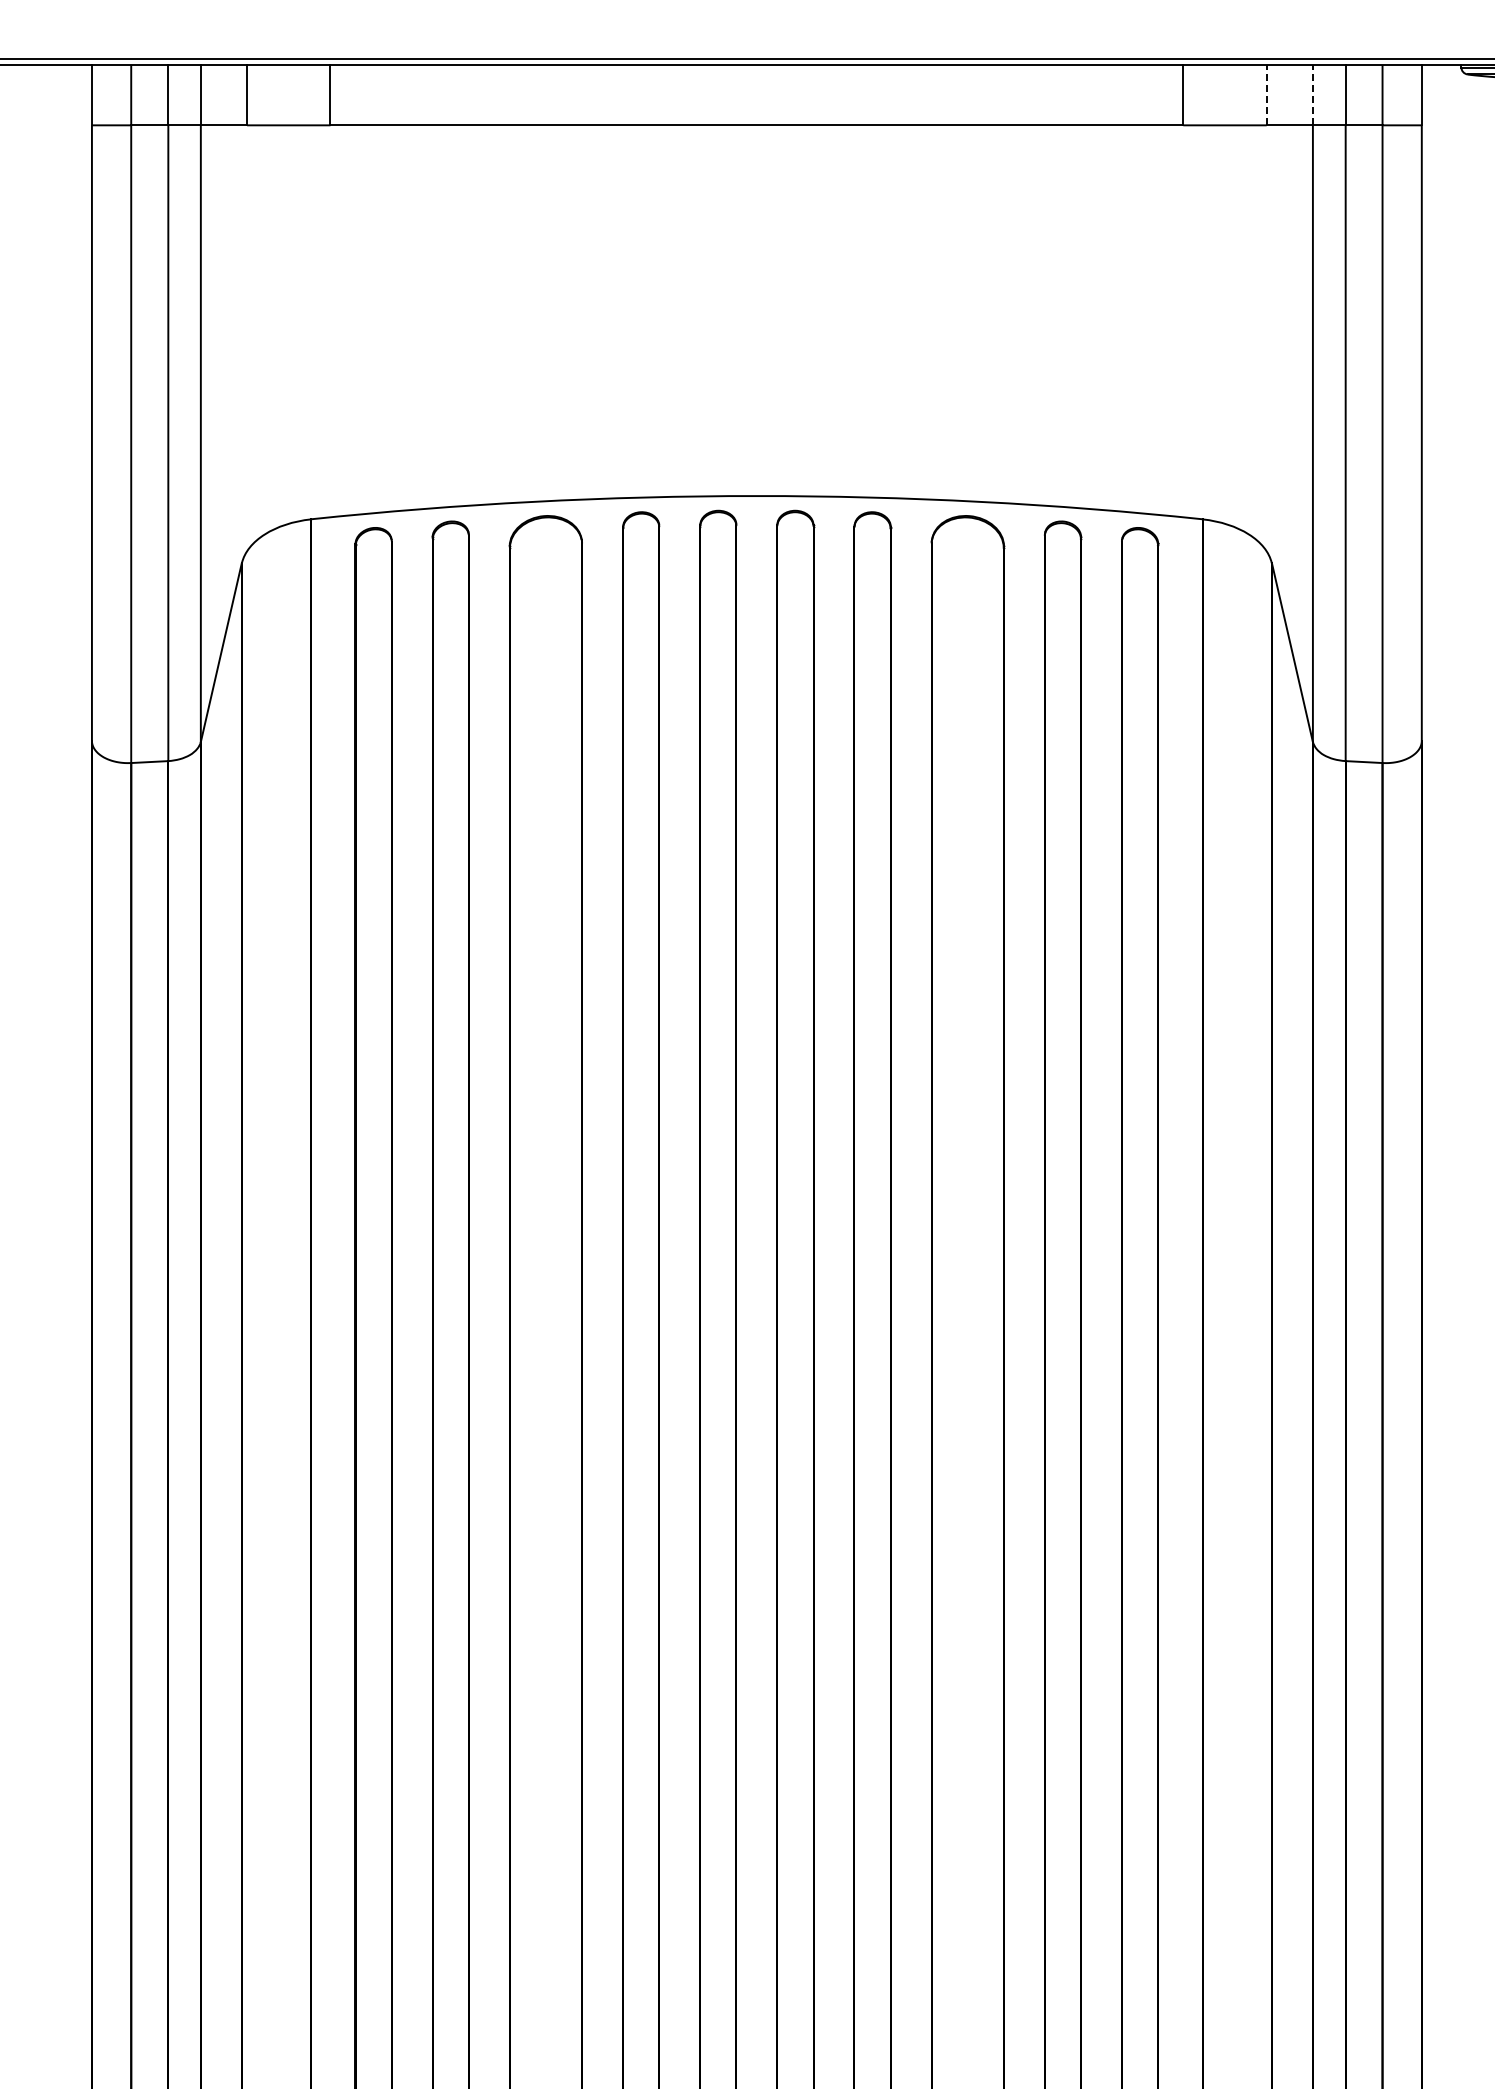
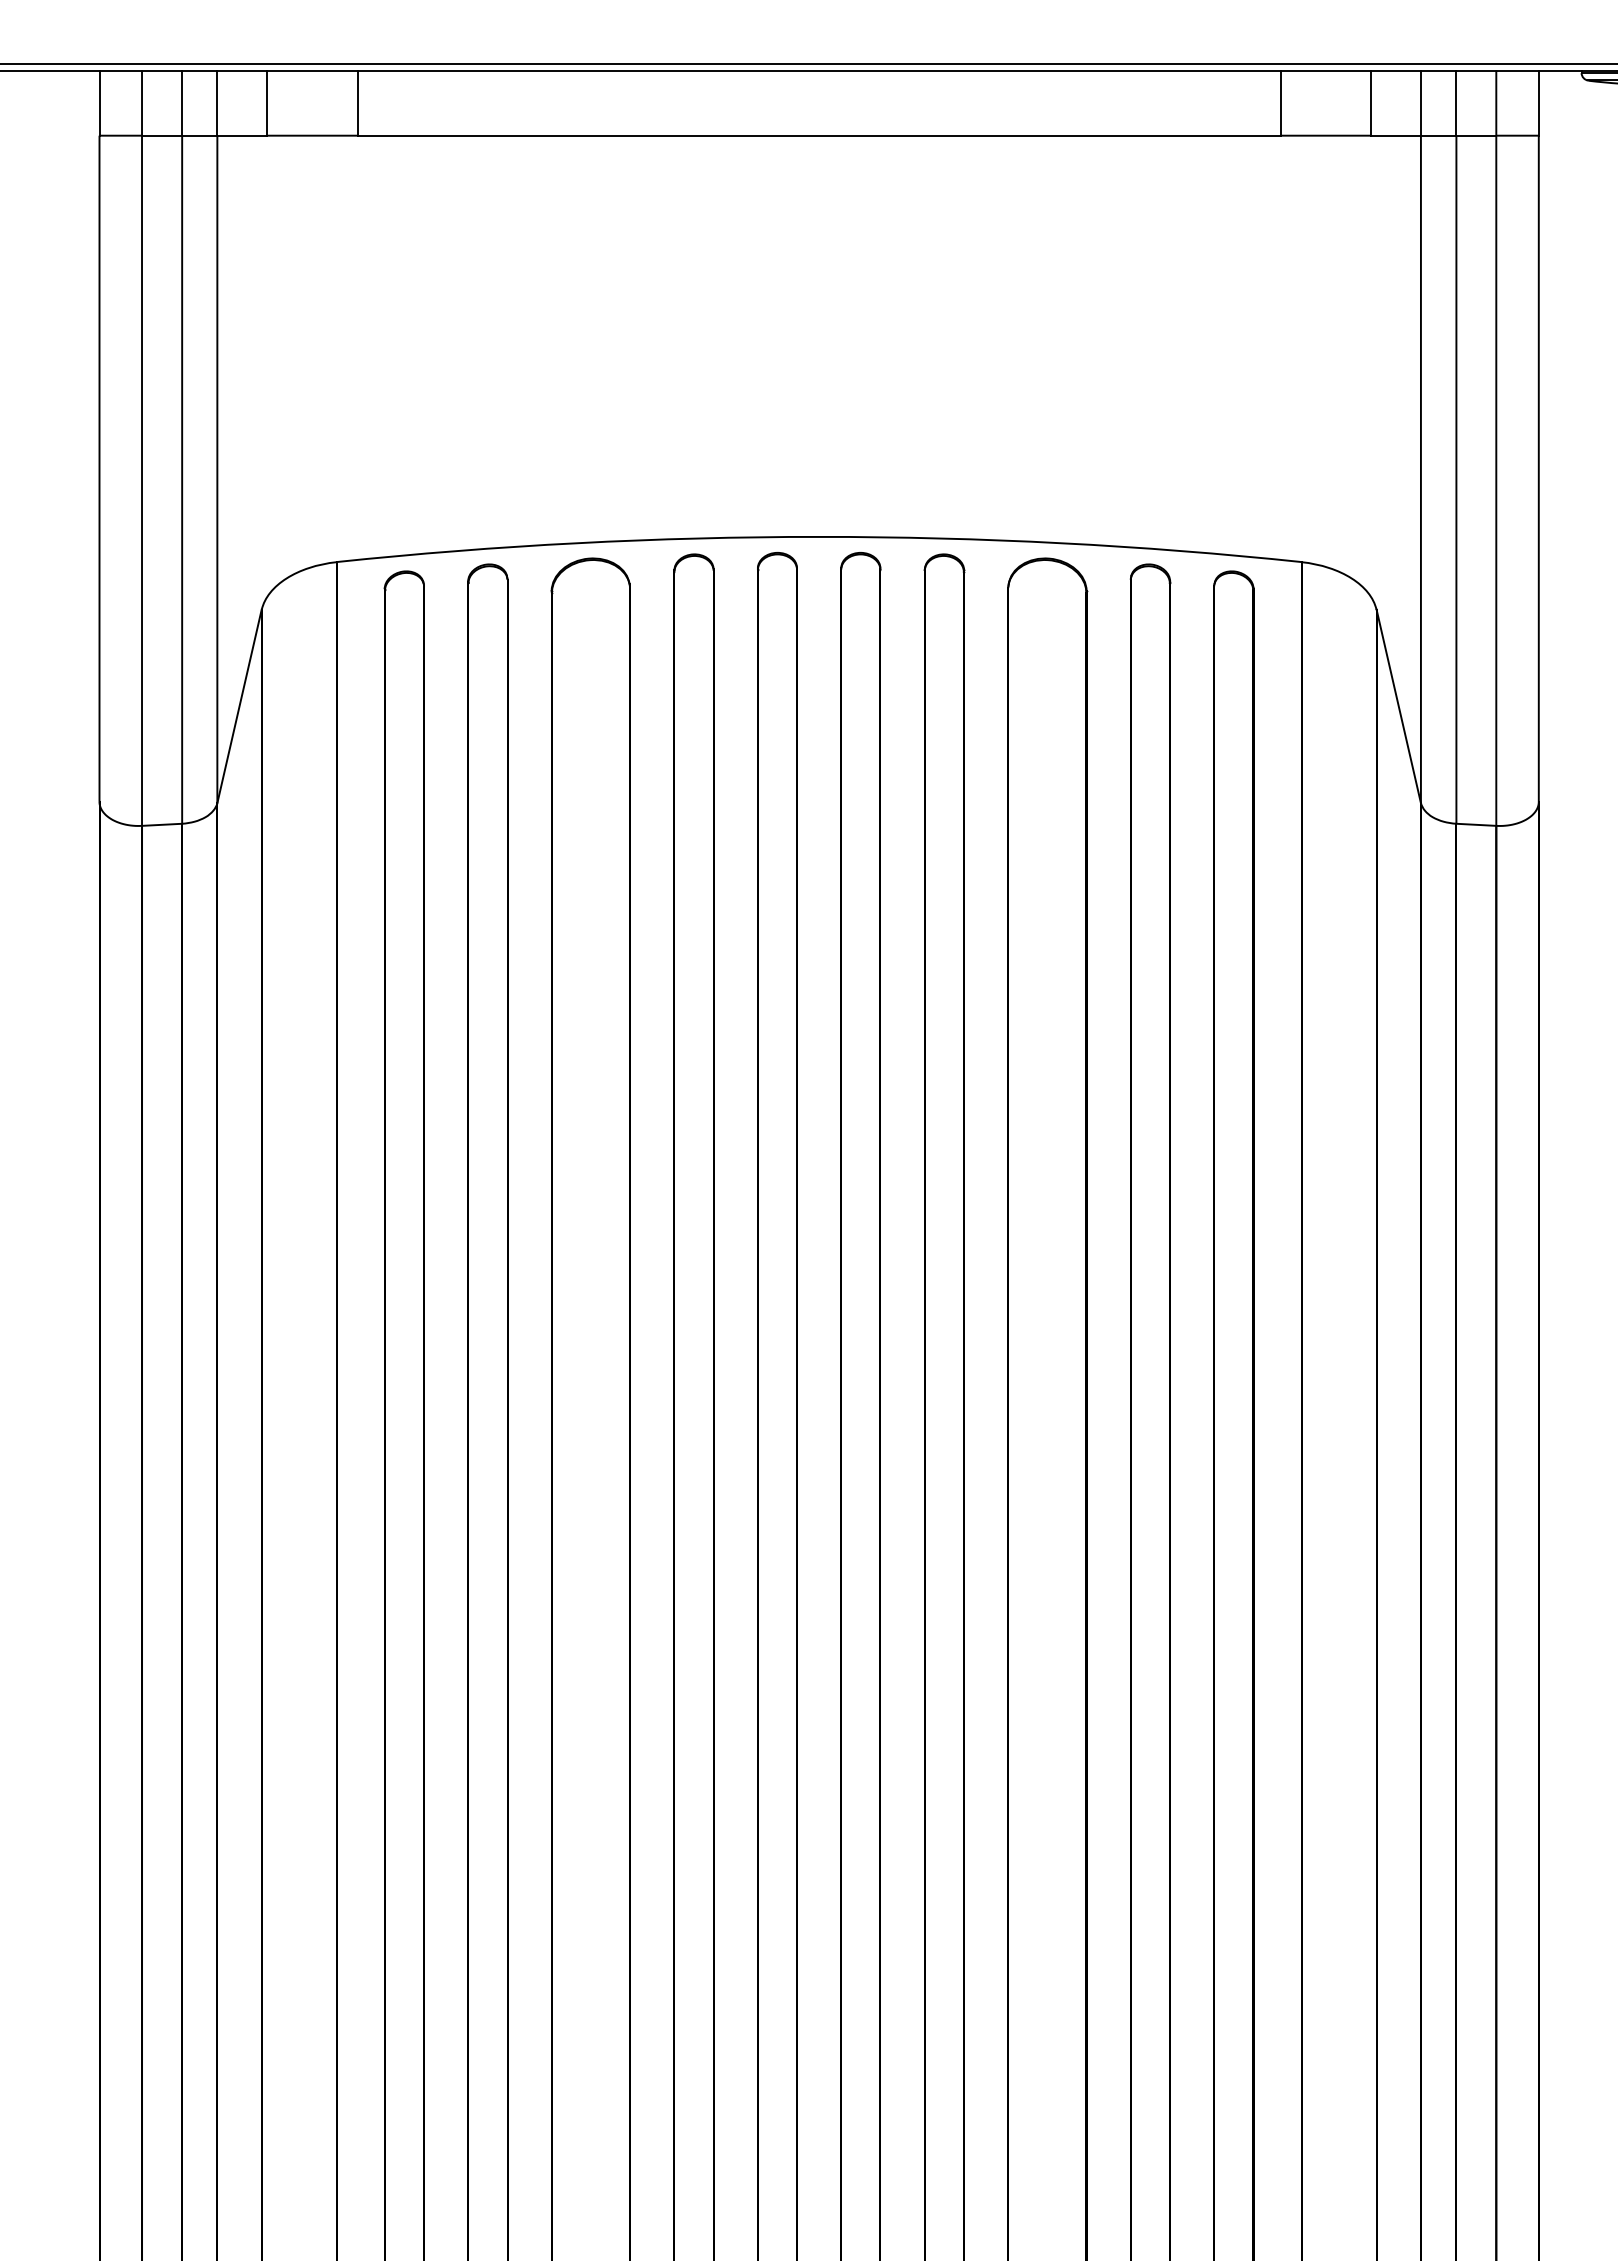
line: (1266, 94) -> (1370, 102), dashed -> solid
line: (1312, 94) -> (1420, 102), dashed -> solid

